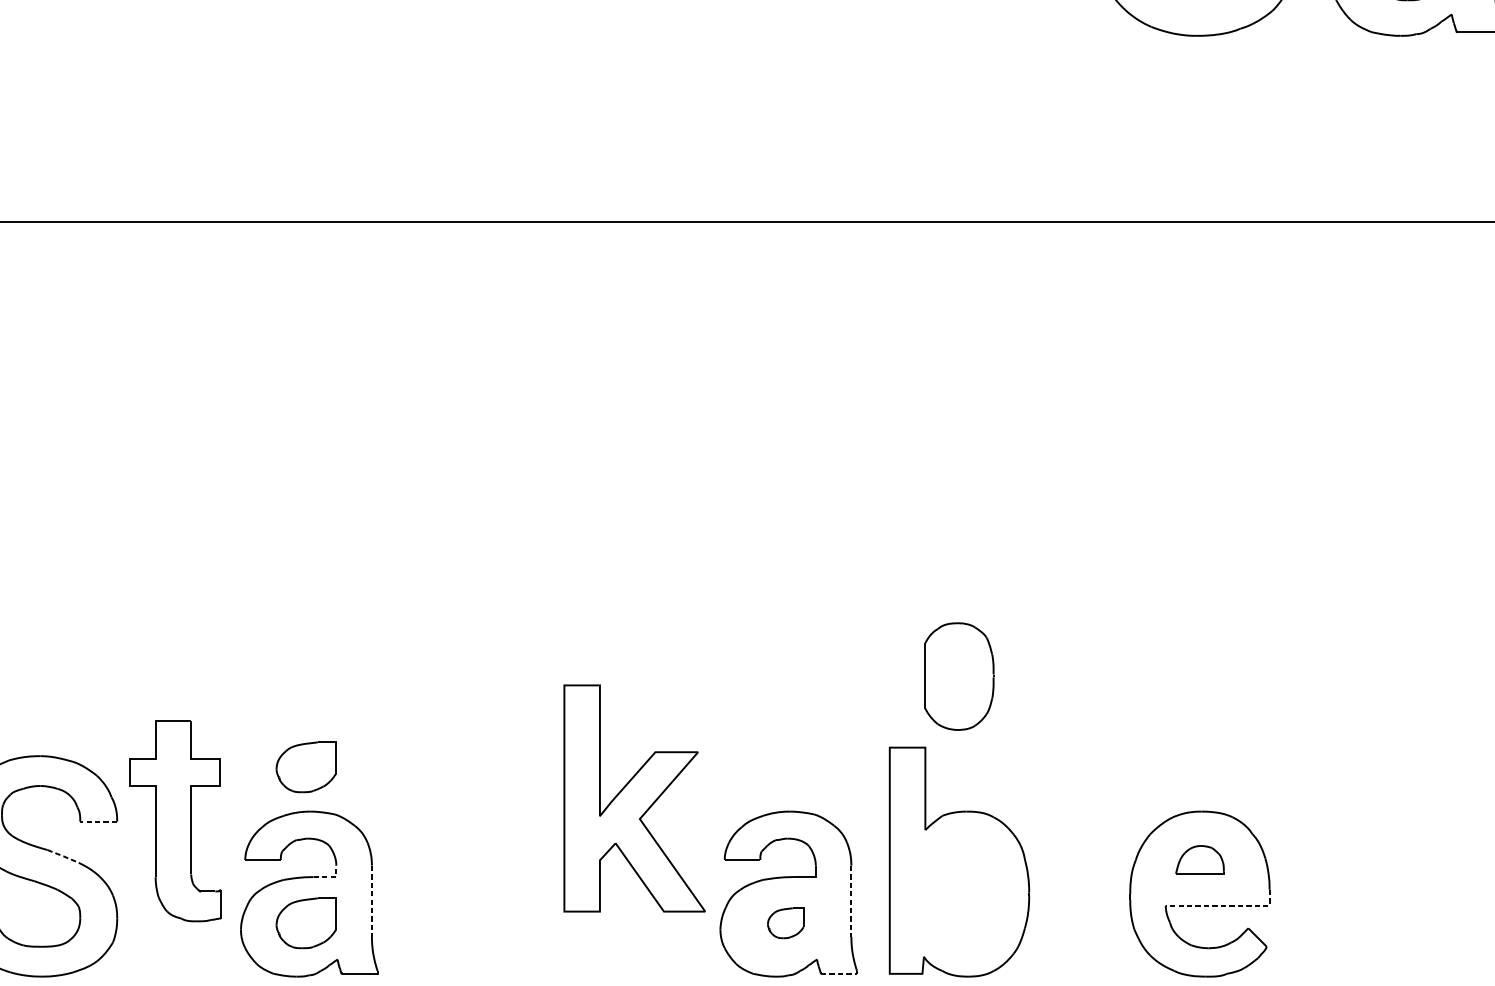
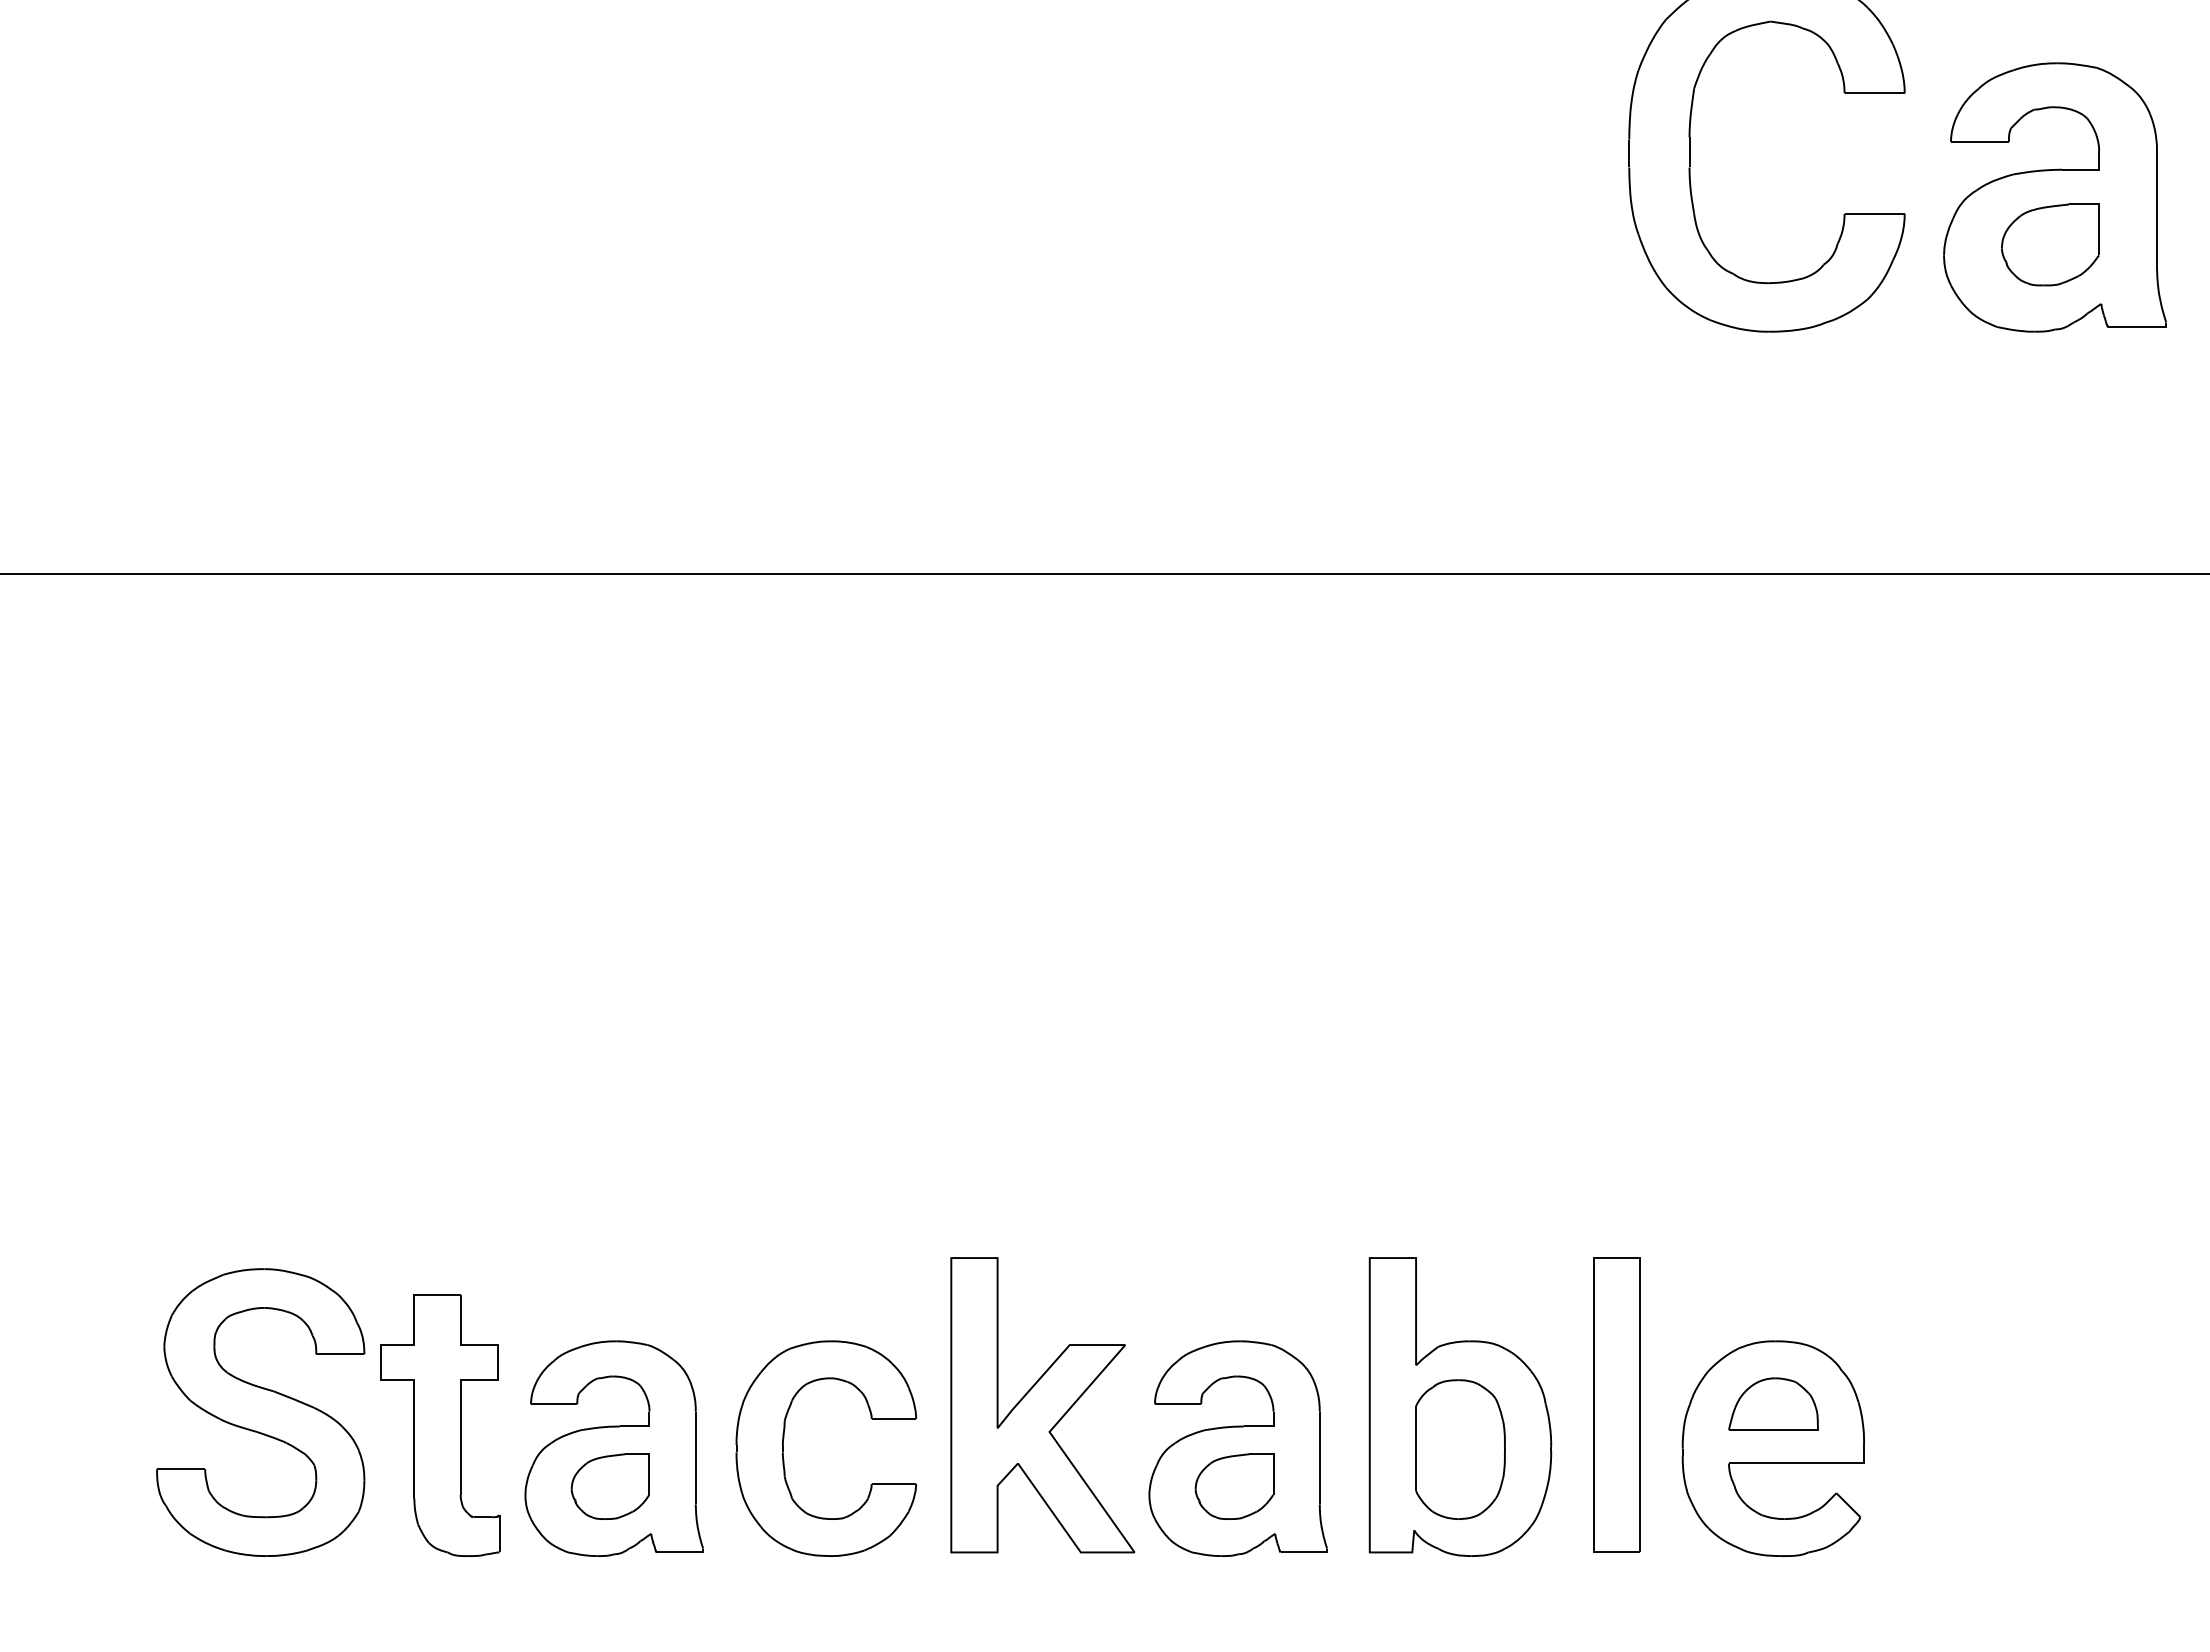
part: (959, 676) -> (1460, 1449), moved
part: (305, 767) -> (609, 1283), removed
part: (634, 798) -> (1042, 1405), moved
part: (175, 820) -> (440, 1425), moved
line: (98, 821) -> (339, 1354), dashed -> solid
line: (63, 856) -> (294, 1399), dashed -> solid
part: (1200, 859) -> (1773, 1403), size x1.43
part: (1079, 860) -> (1616, 1404), added
line: (330, 877) -> (642, 1426), dashed -> solid
part: (439, 893) -> (783, 1448), added
line: (371, 901) -> (695, 1458), dashed -> solid
line: (851, 901) -> (1319, 1458), dashed -> solid
line: (1226, 905) -> (1807, 1463), dashed -> solid
part: (785, 923) -> (1234, 1486), size x1.67
line: (841, 973) -> (1306, 1552), dashed -> solid

